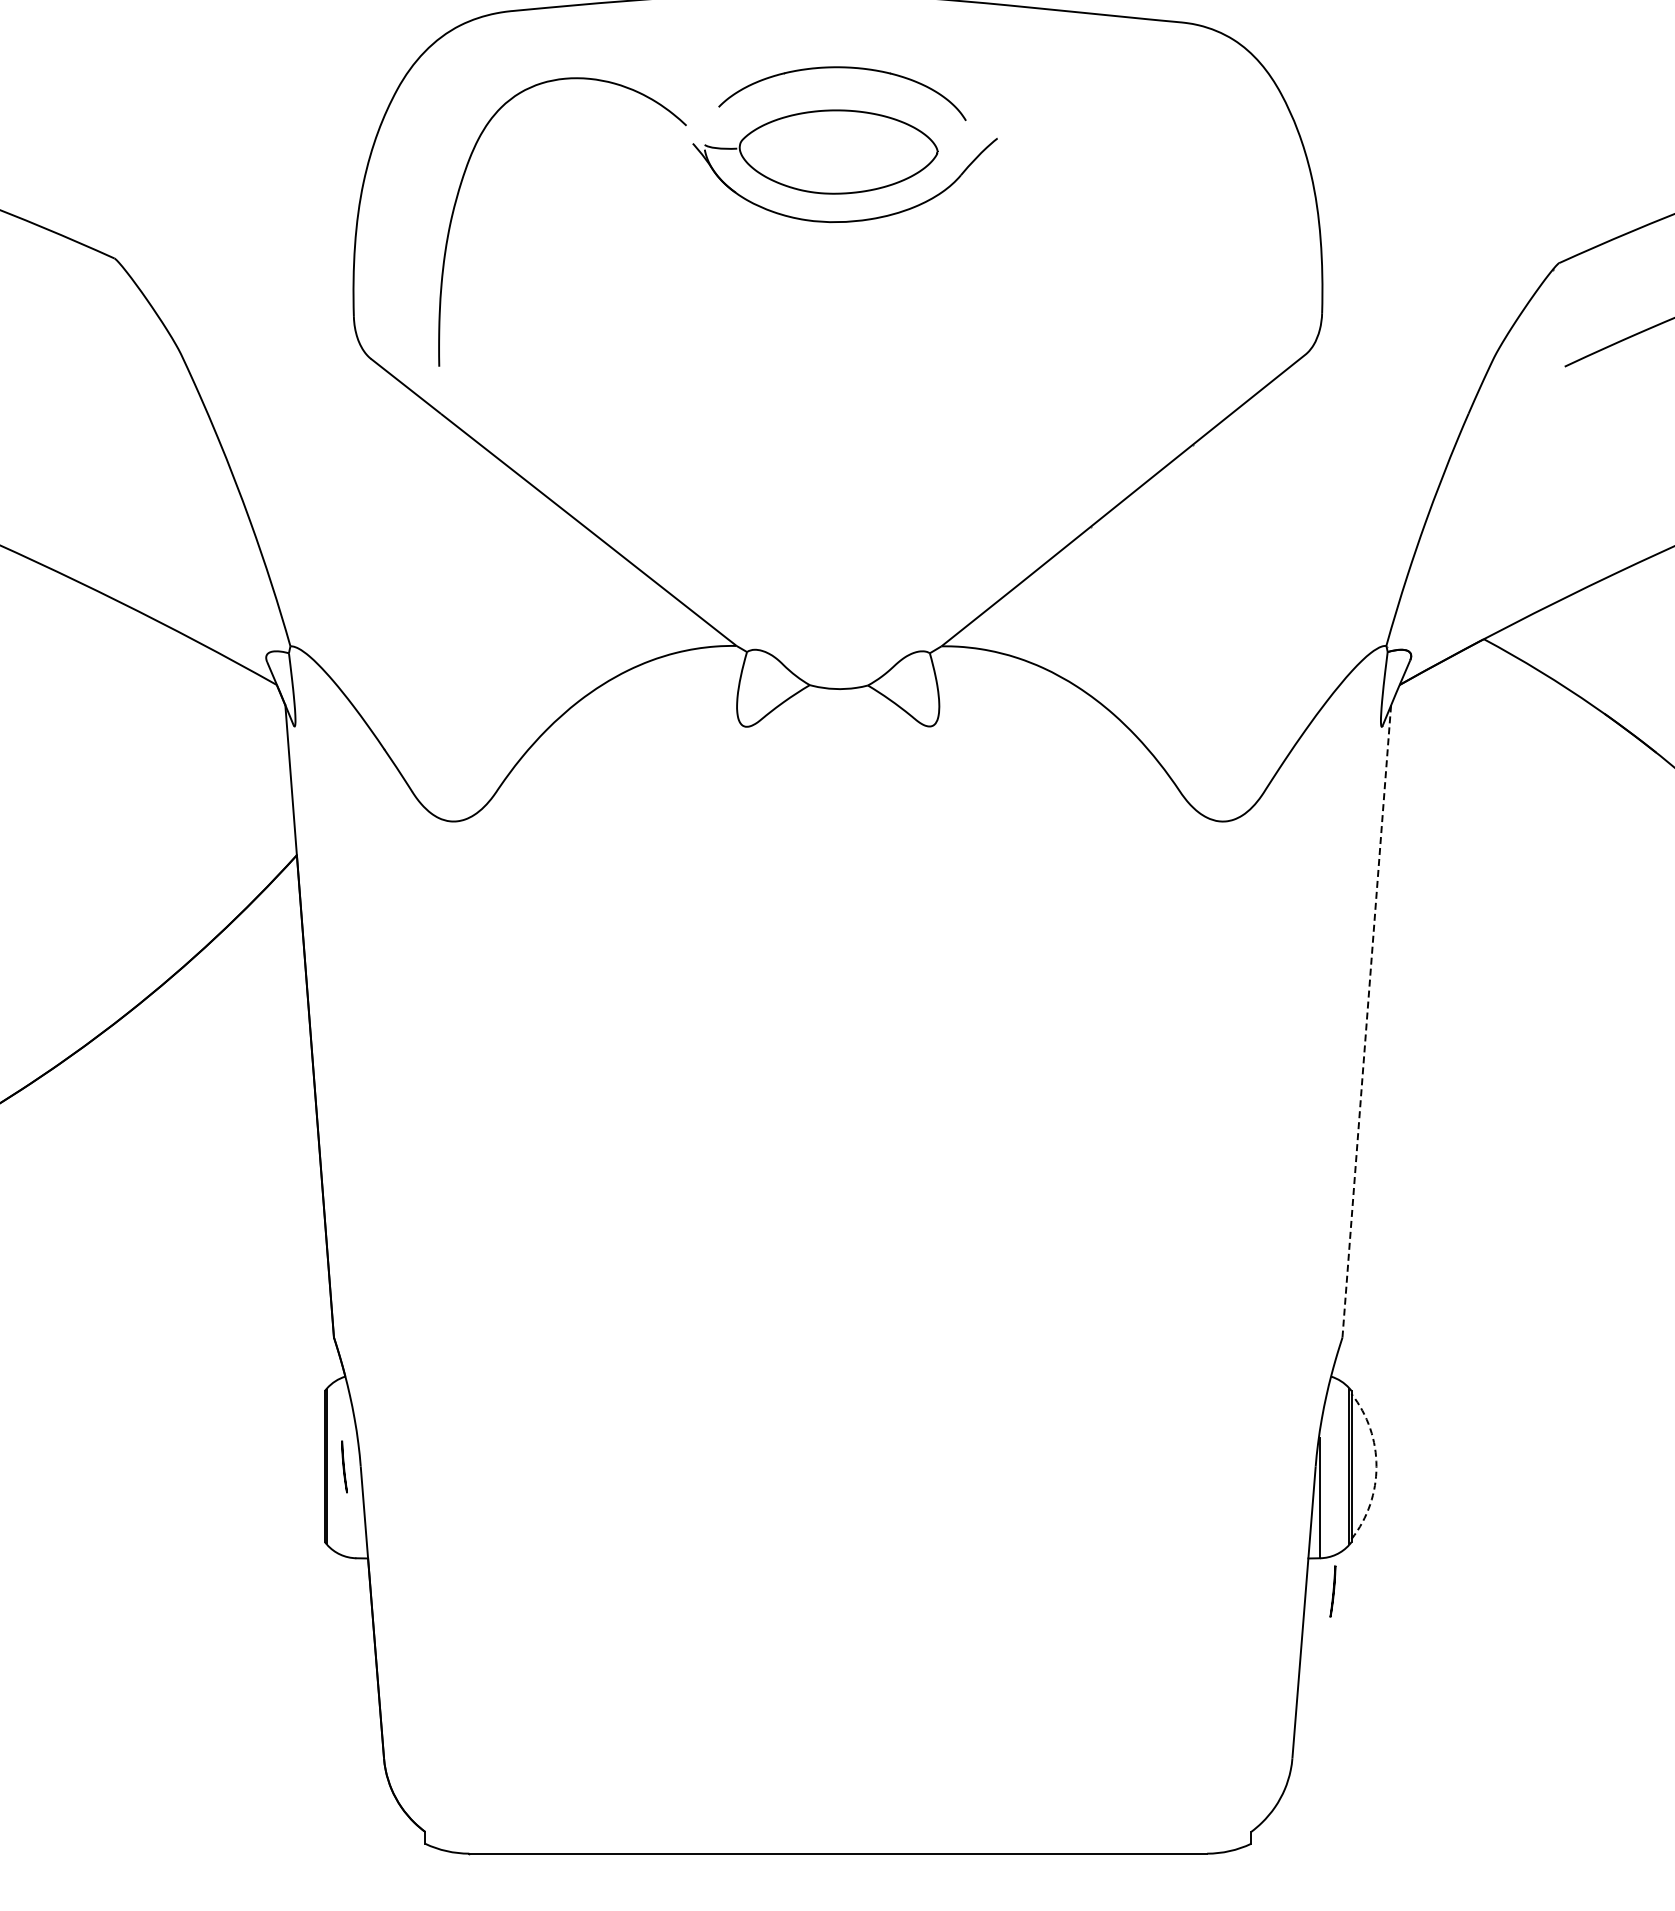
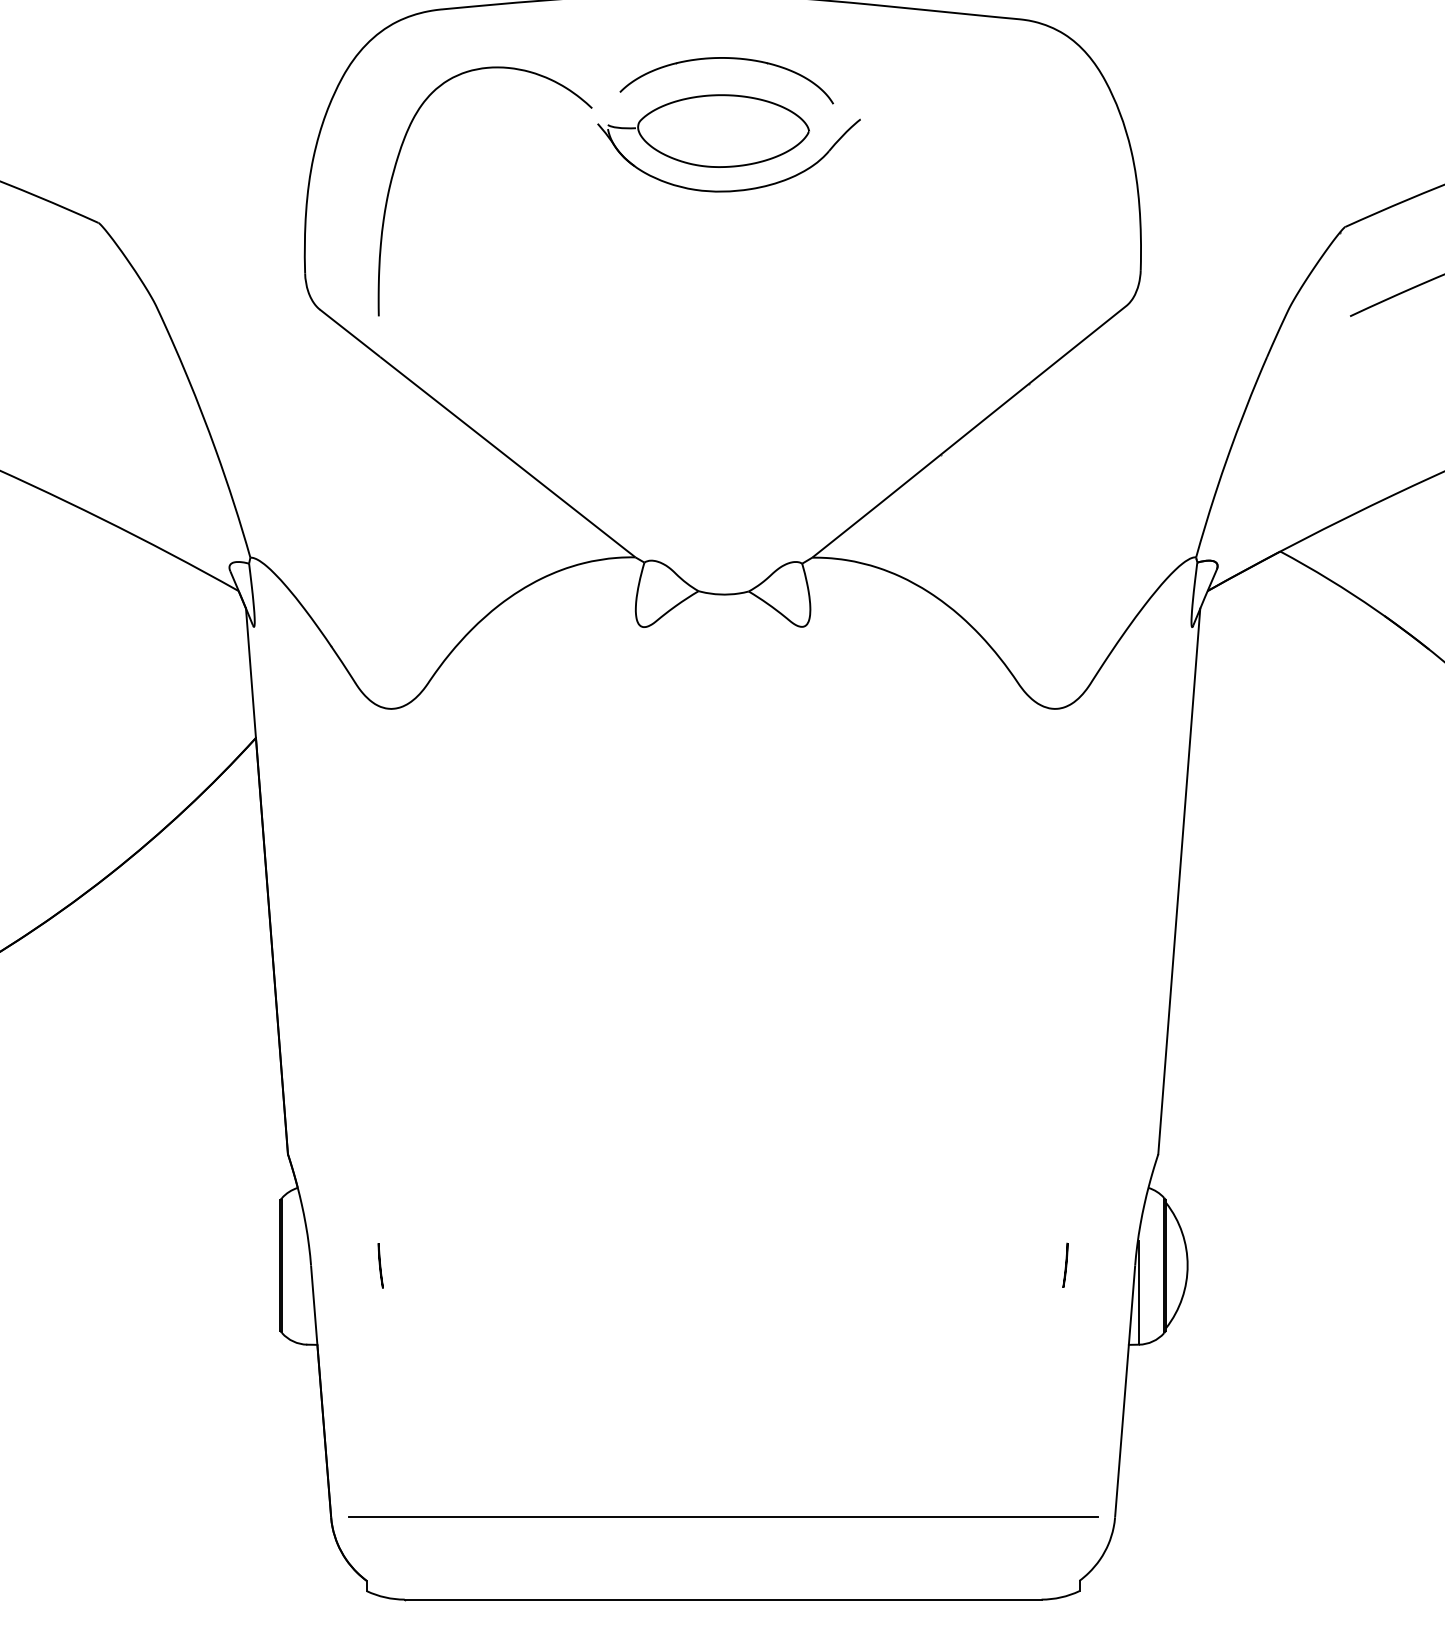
line: (1366, 1021) -> (1179, 881), dashed -> solid
line: (344, 1466) -> (380, 1265), moved
arc: (1376, 1466) -> (1187, 1265), dashed -> solid
line: (1332, 1591) -> (1065, 1265), moved
line: (838, 1758) -> (723, 1517), added

